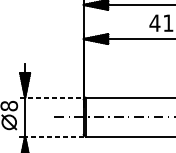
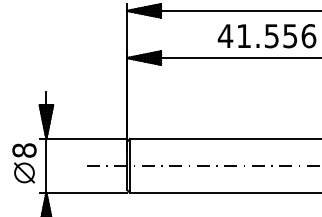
line: (52, 97) -> (83, 138), dashed -> solid
line: (54, 136) -> (86, 192), dashed -> solid

